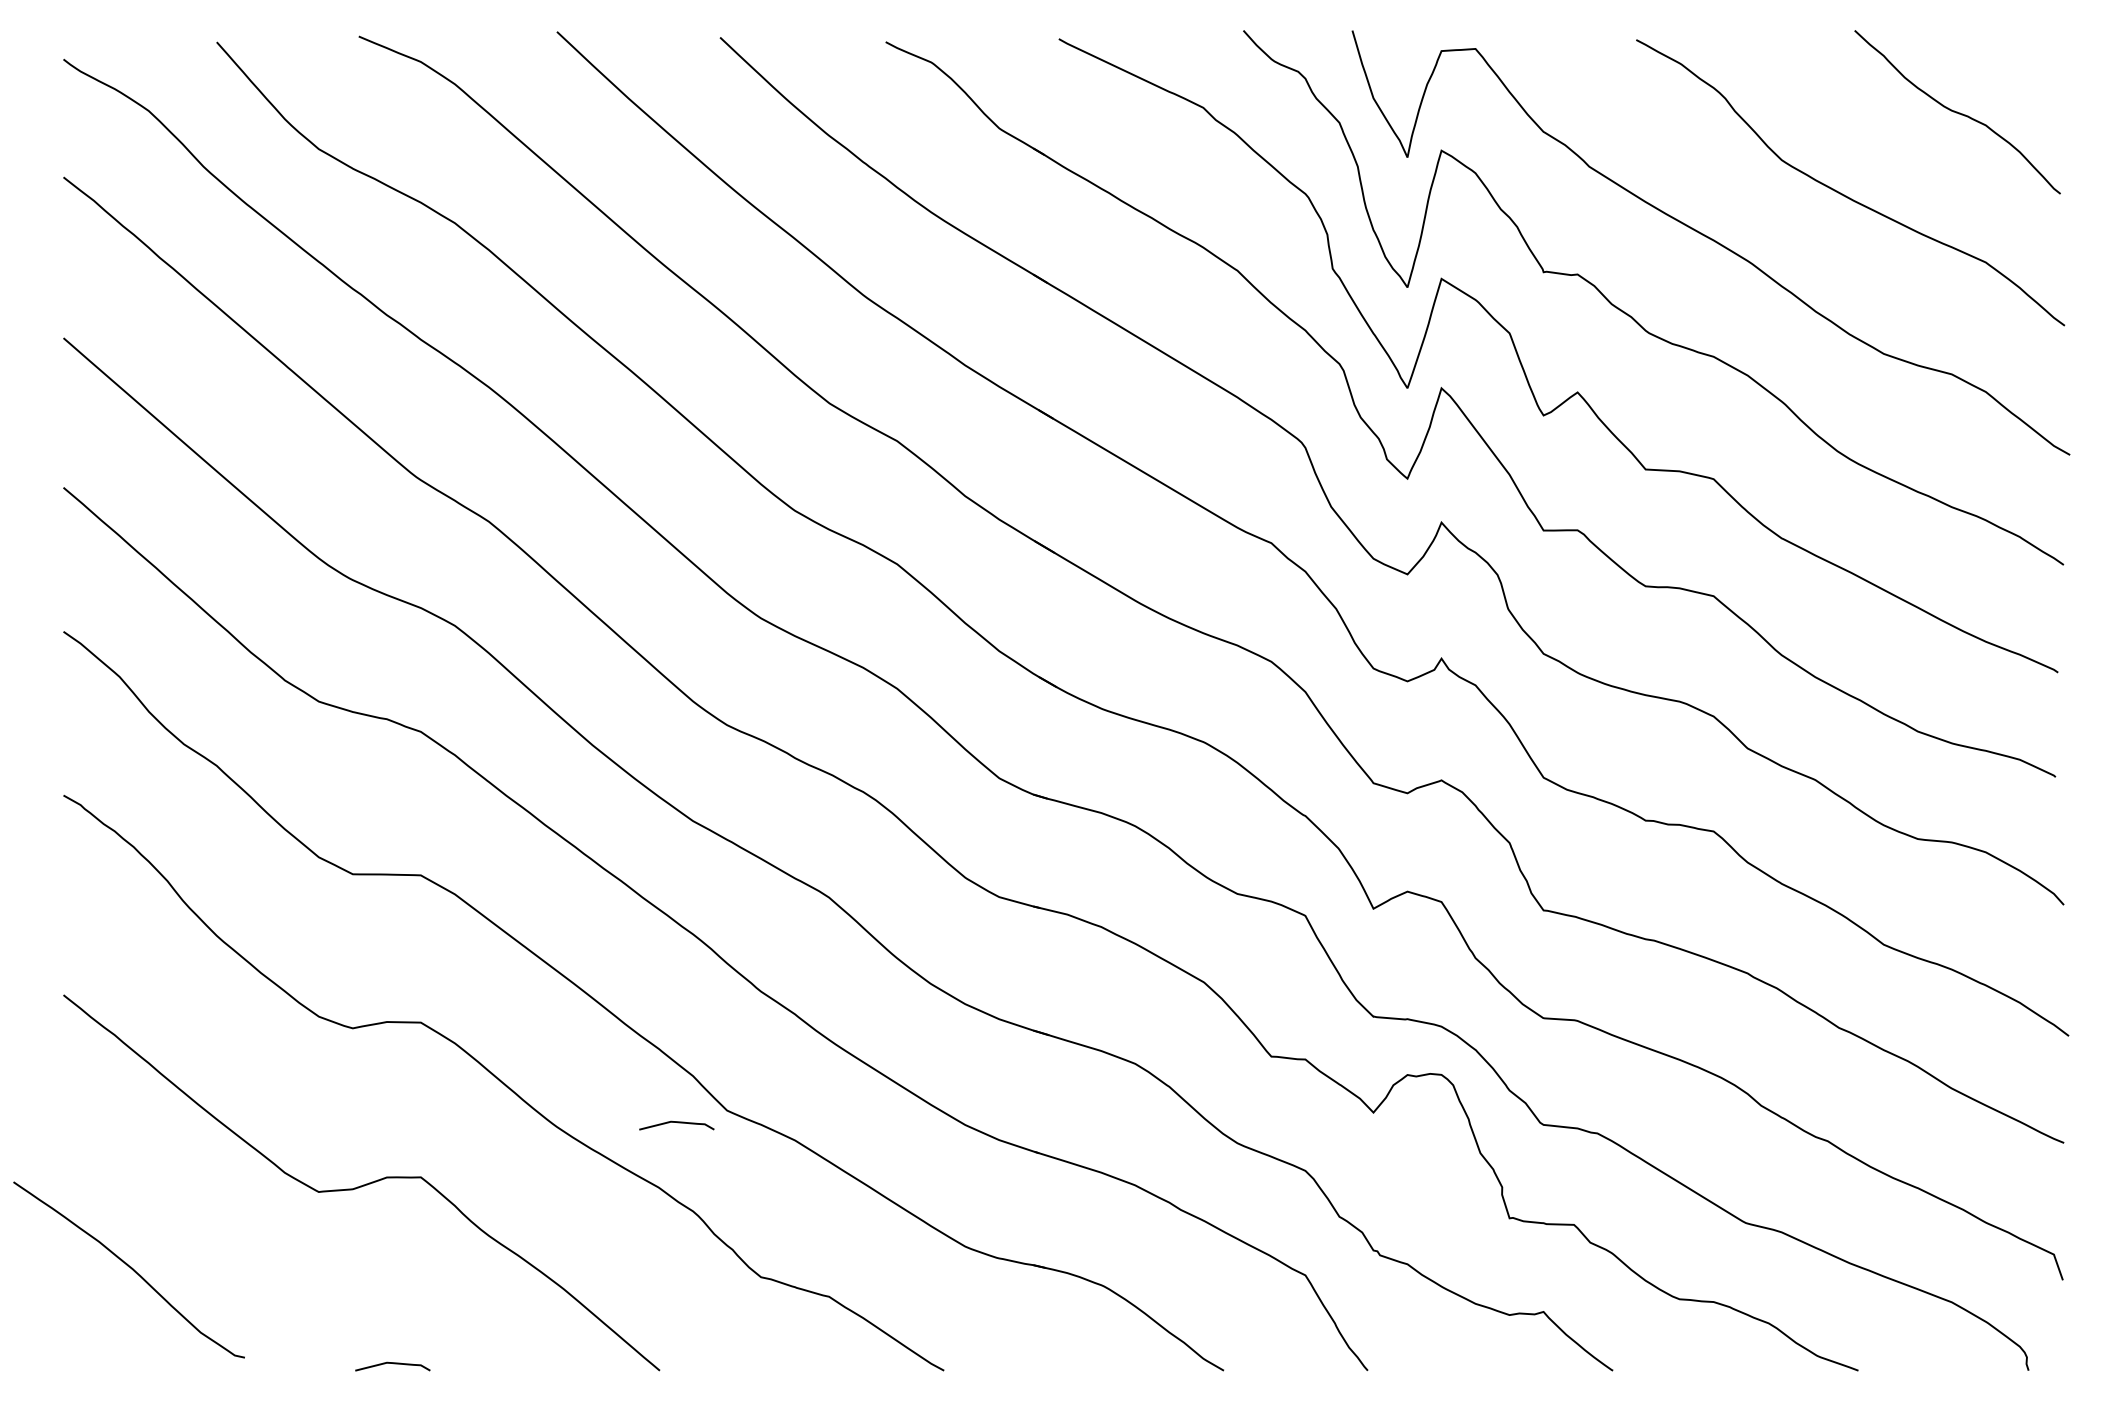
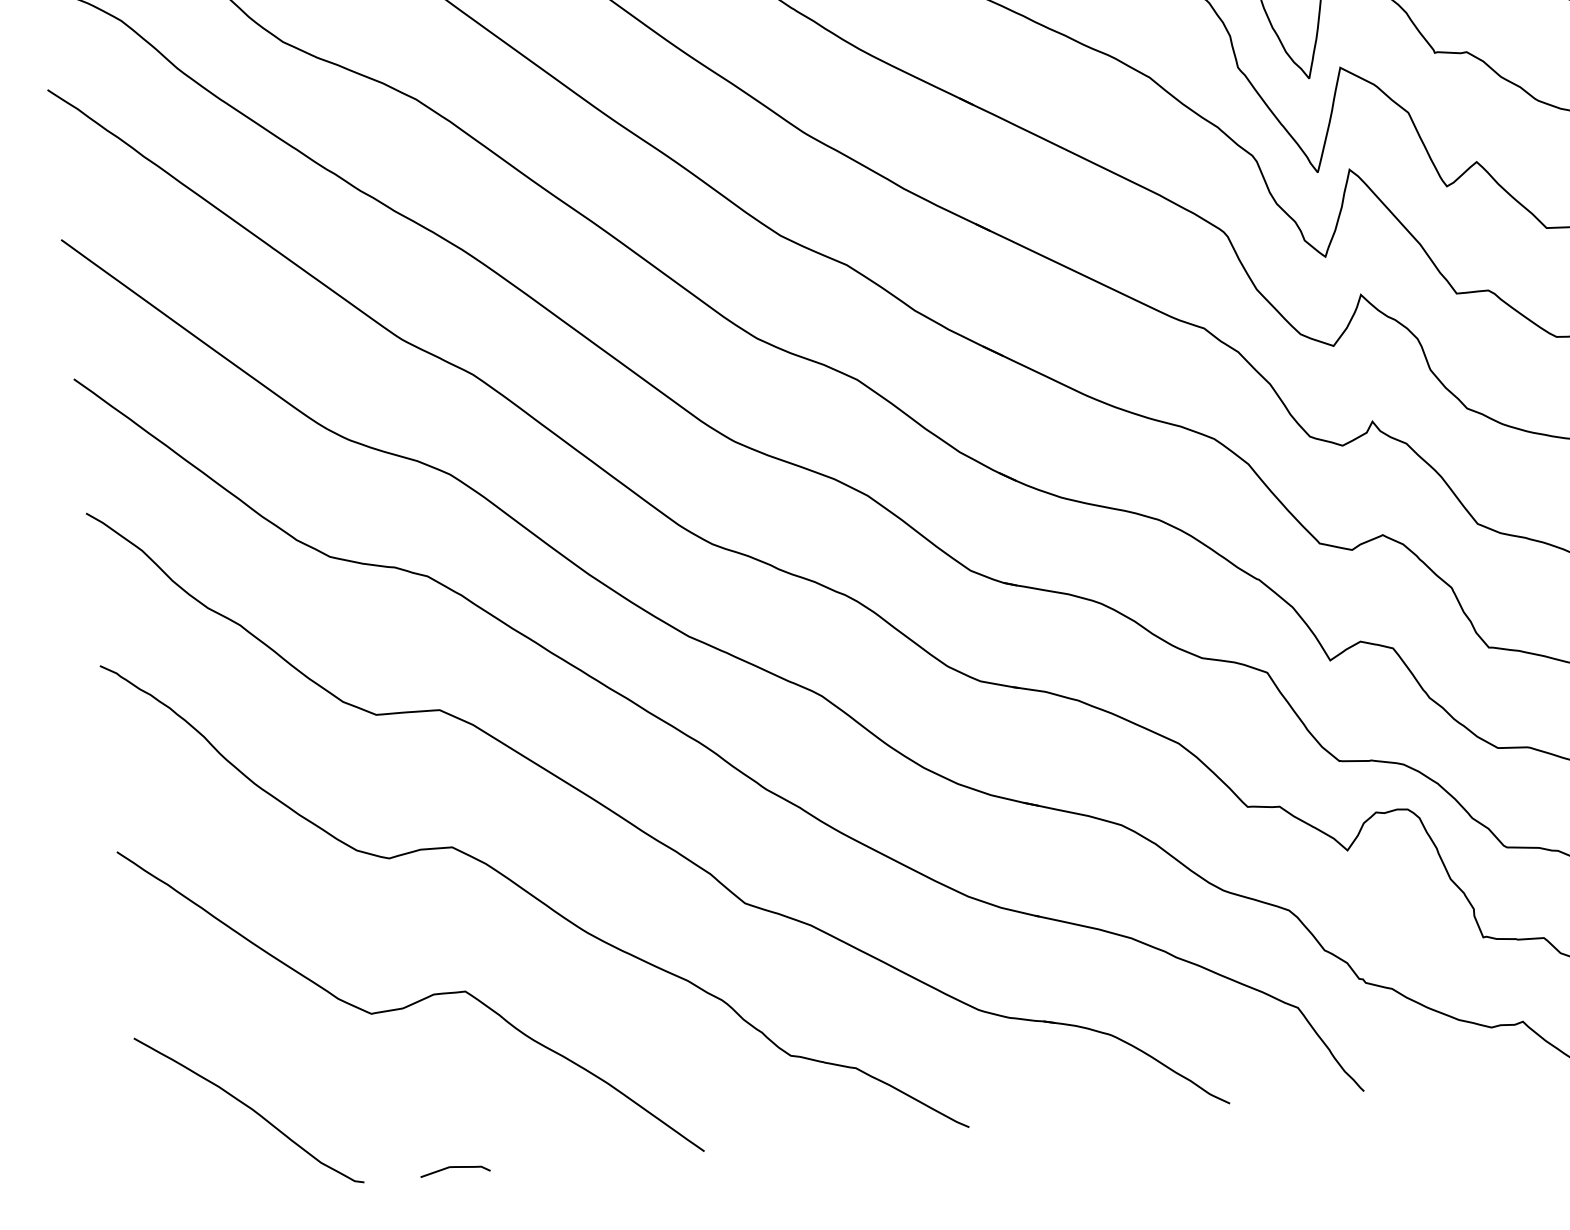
curve: (677, 1123) -> (699, 919), removed
curve: (129, 1267) -> (249, 1108), moved

